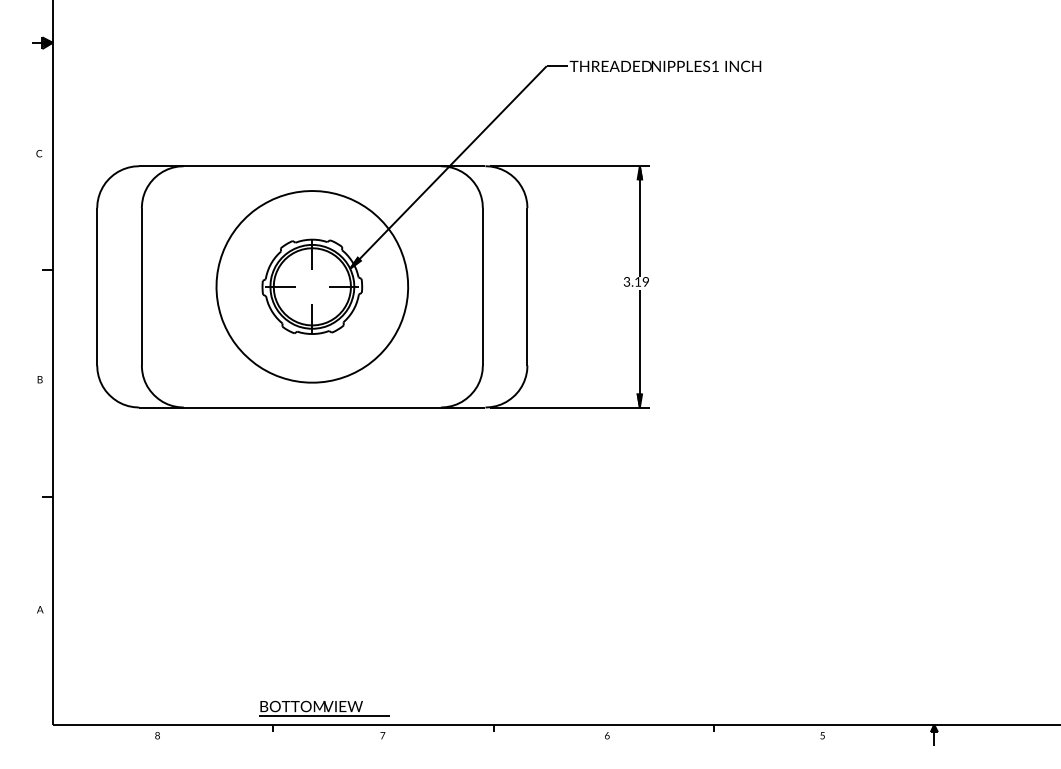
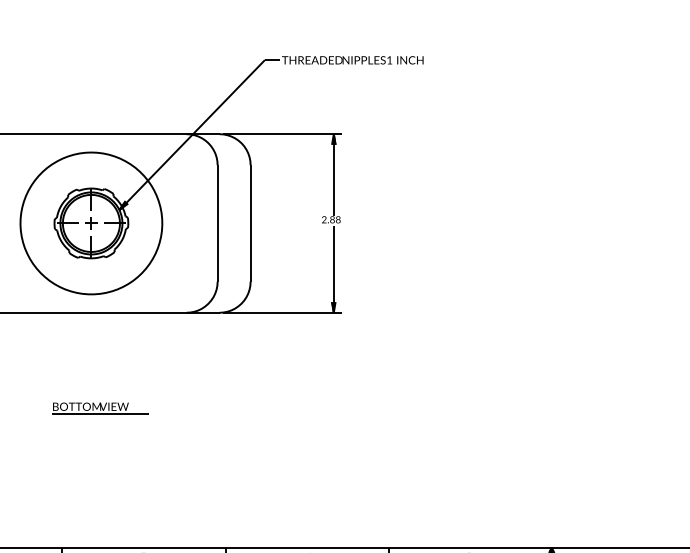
text: (636, 281) -> (331, 219), 3.19 -> 2.88
part: (312, 286) -> (91, 223), added
part: (324, 708) -> (100, 408), moved

